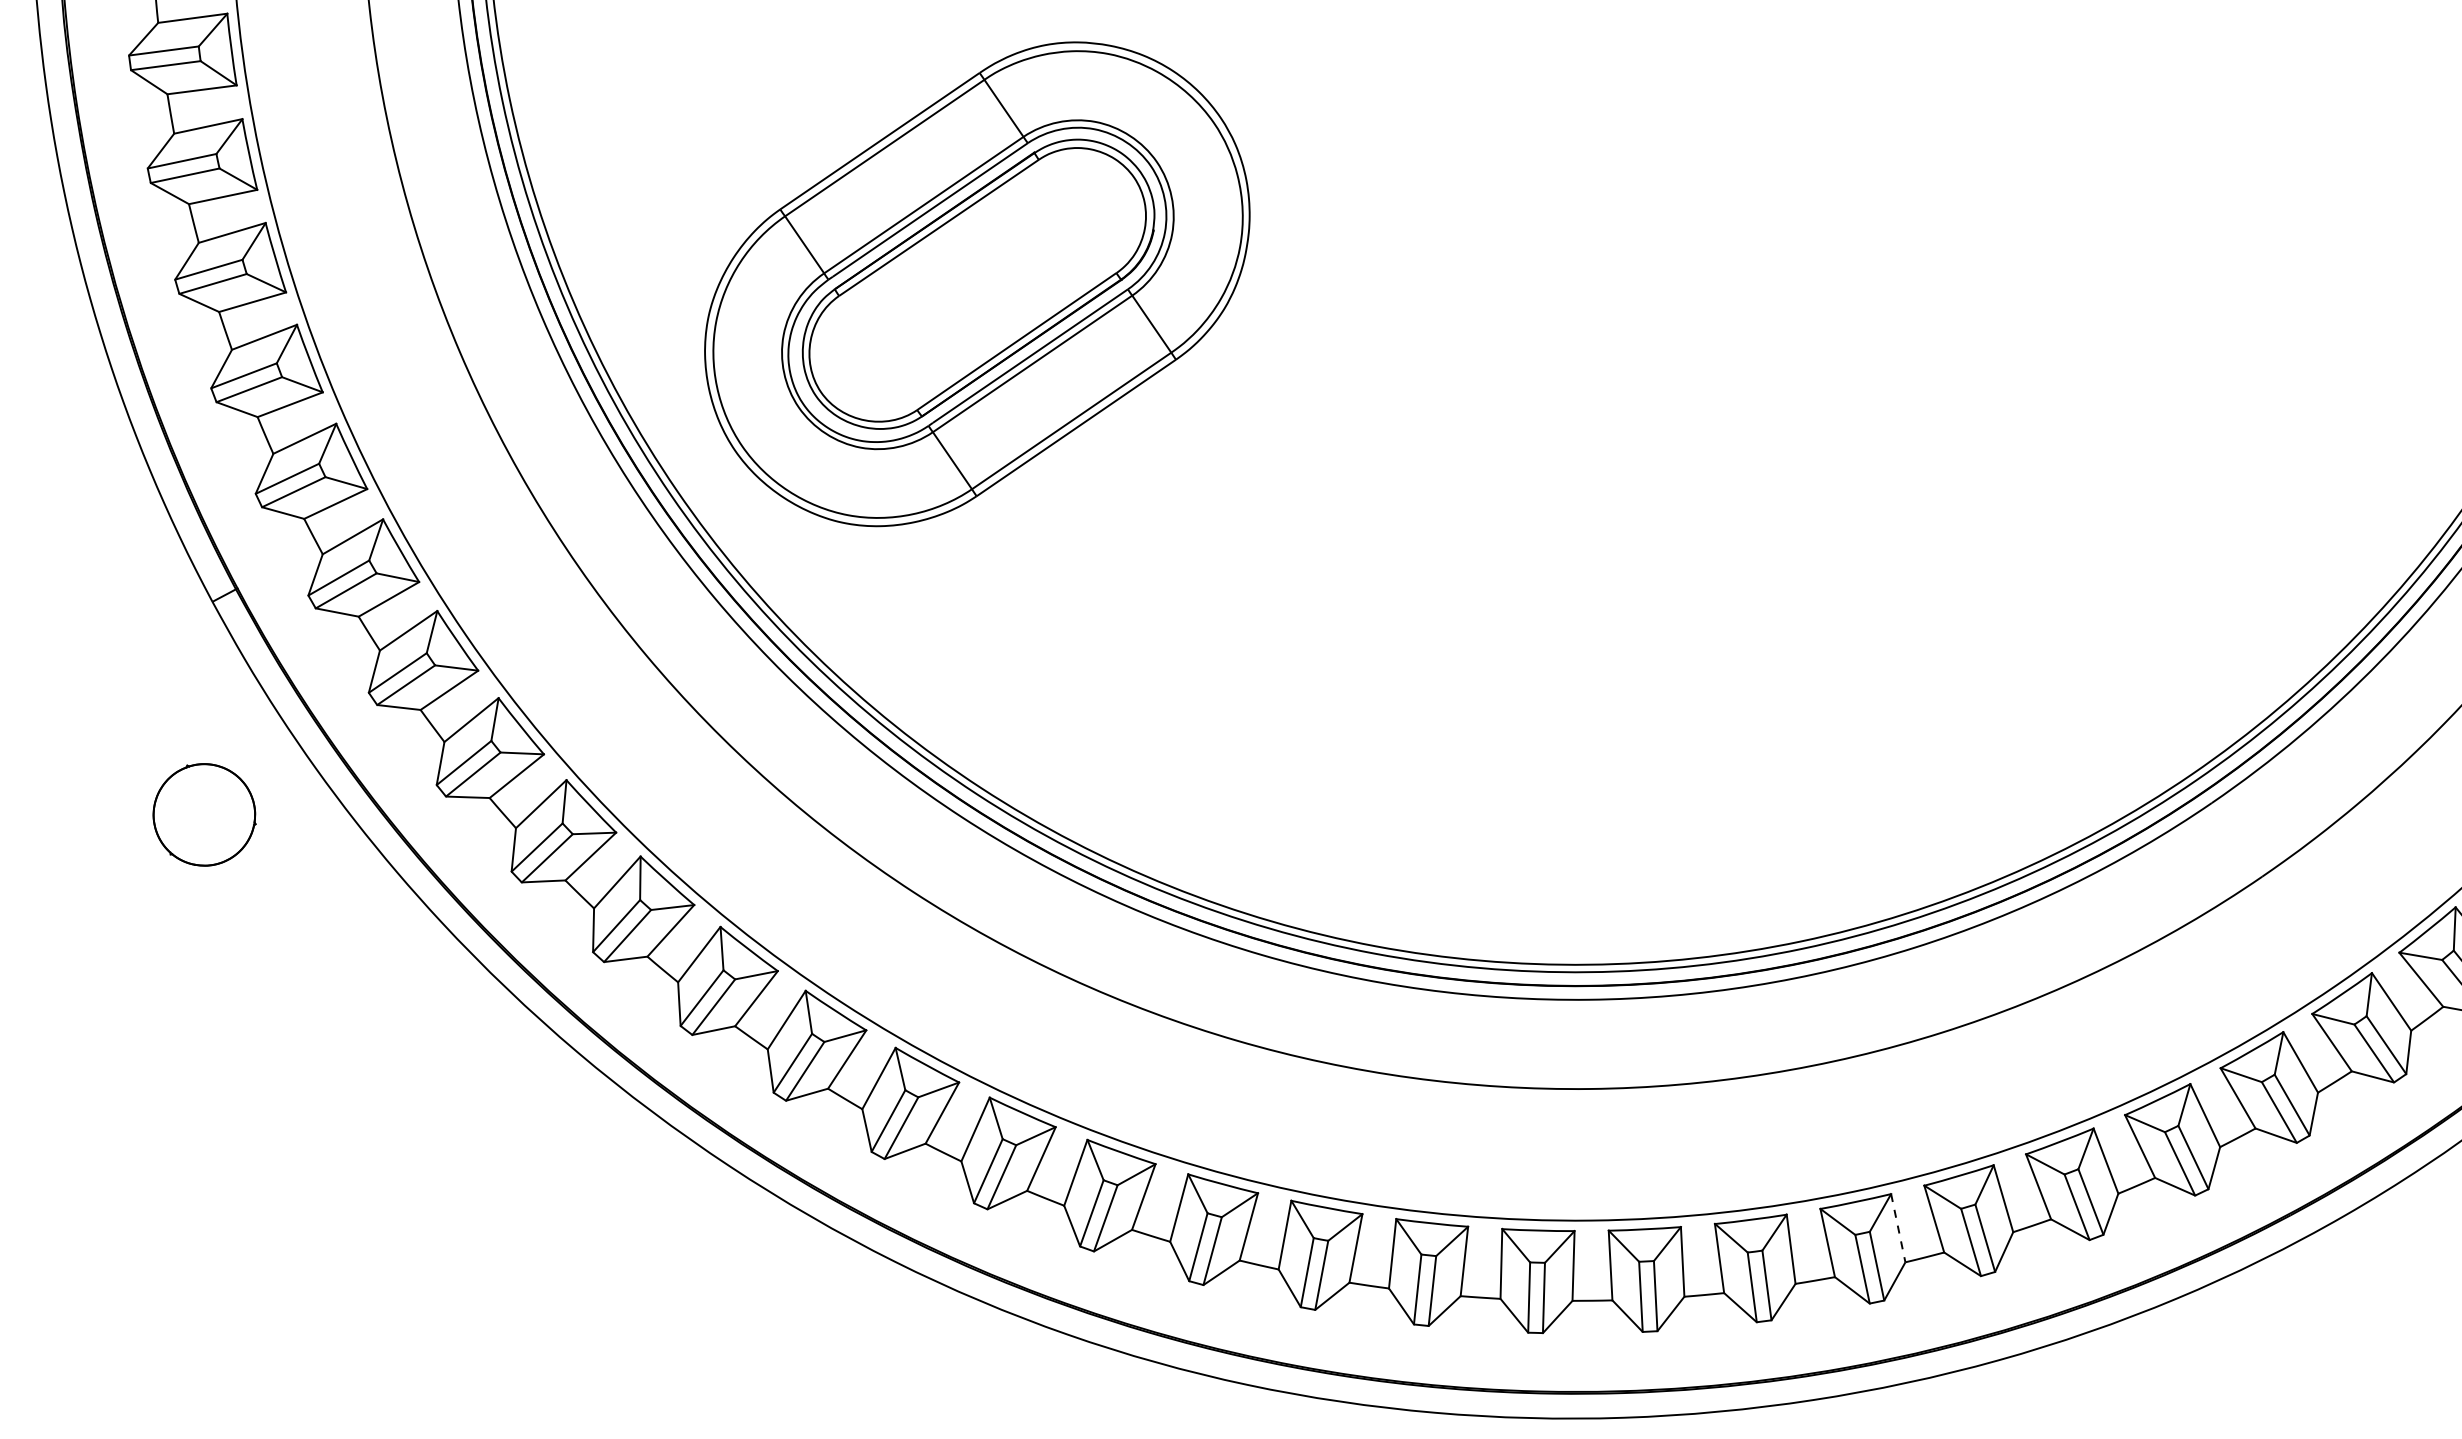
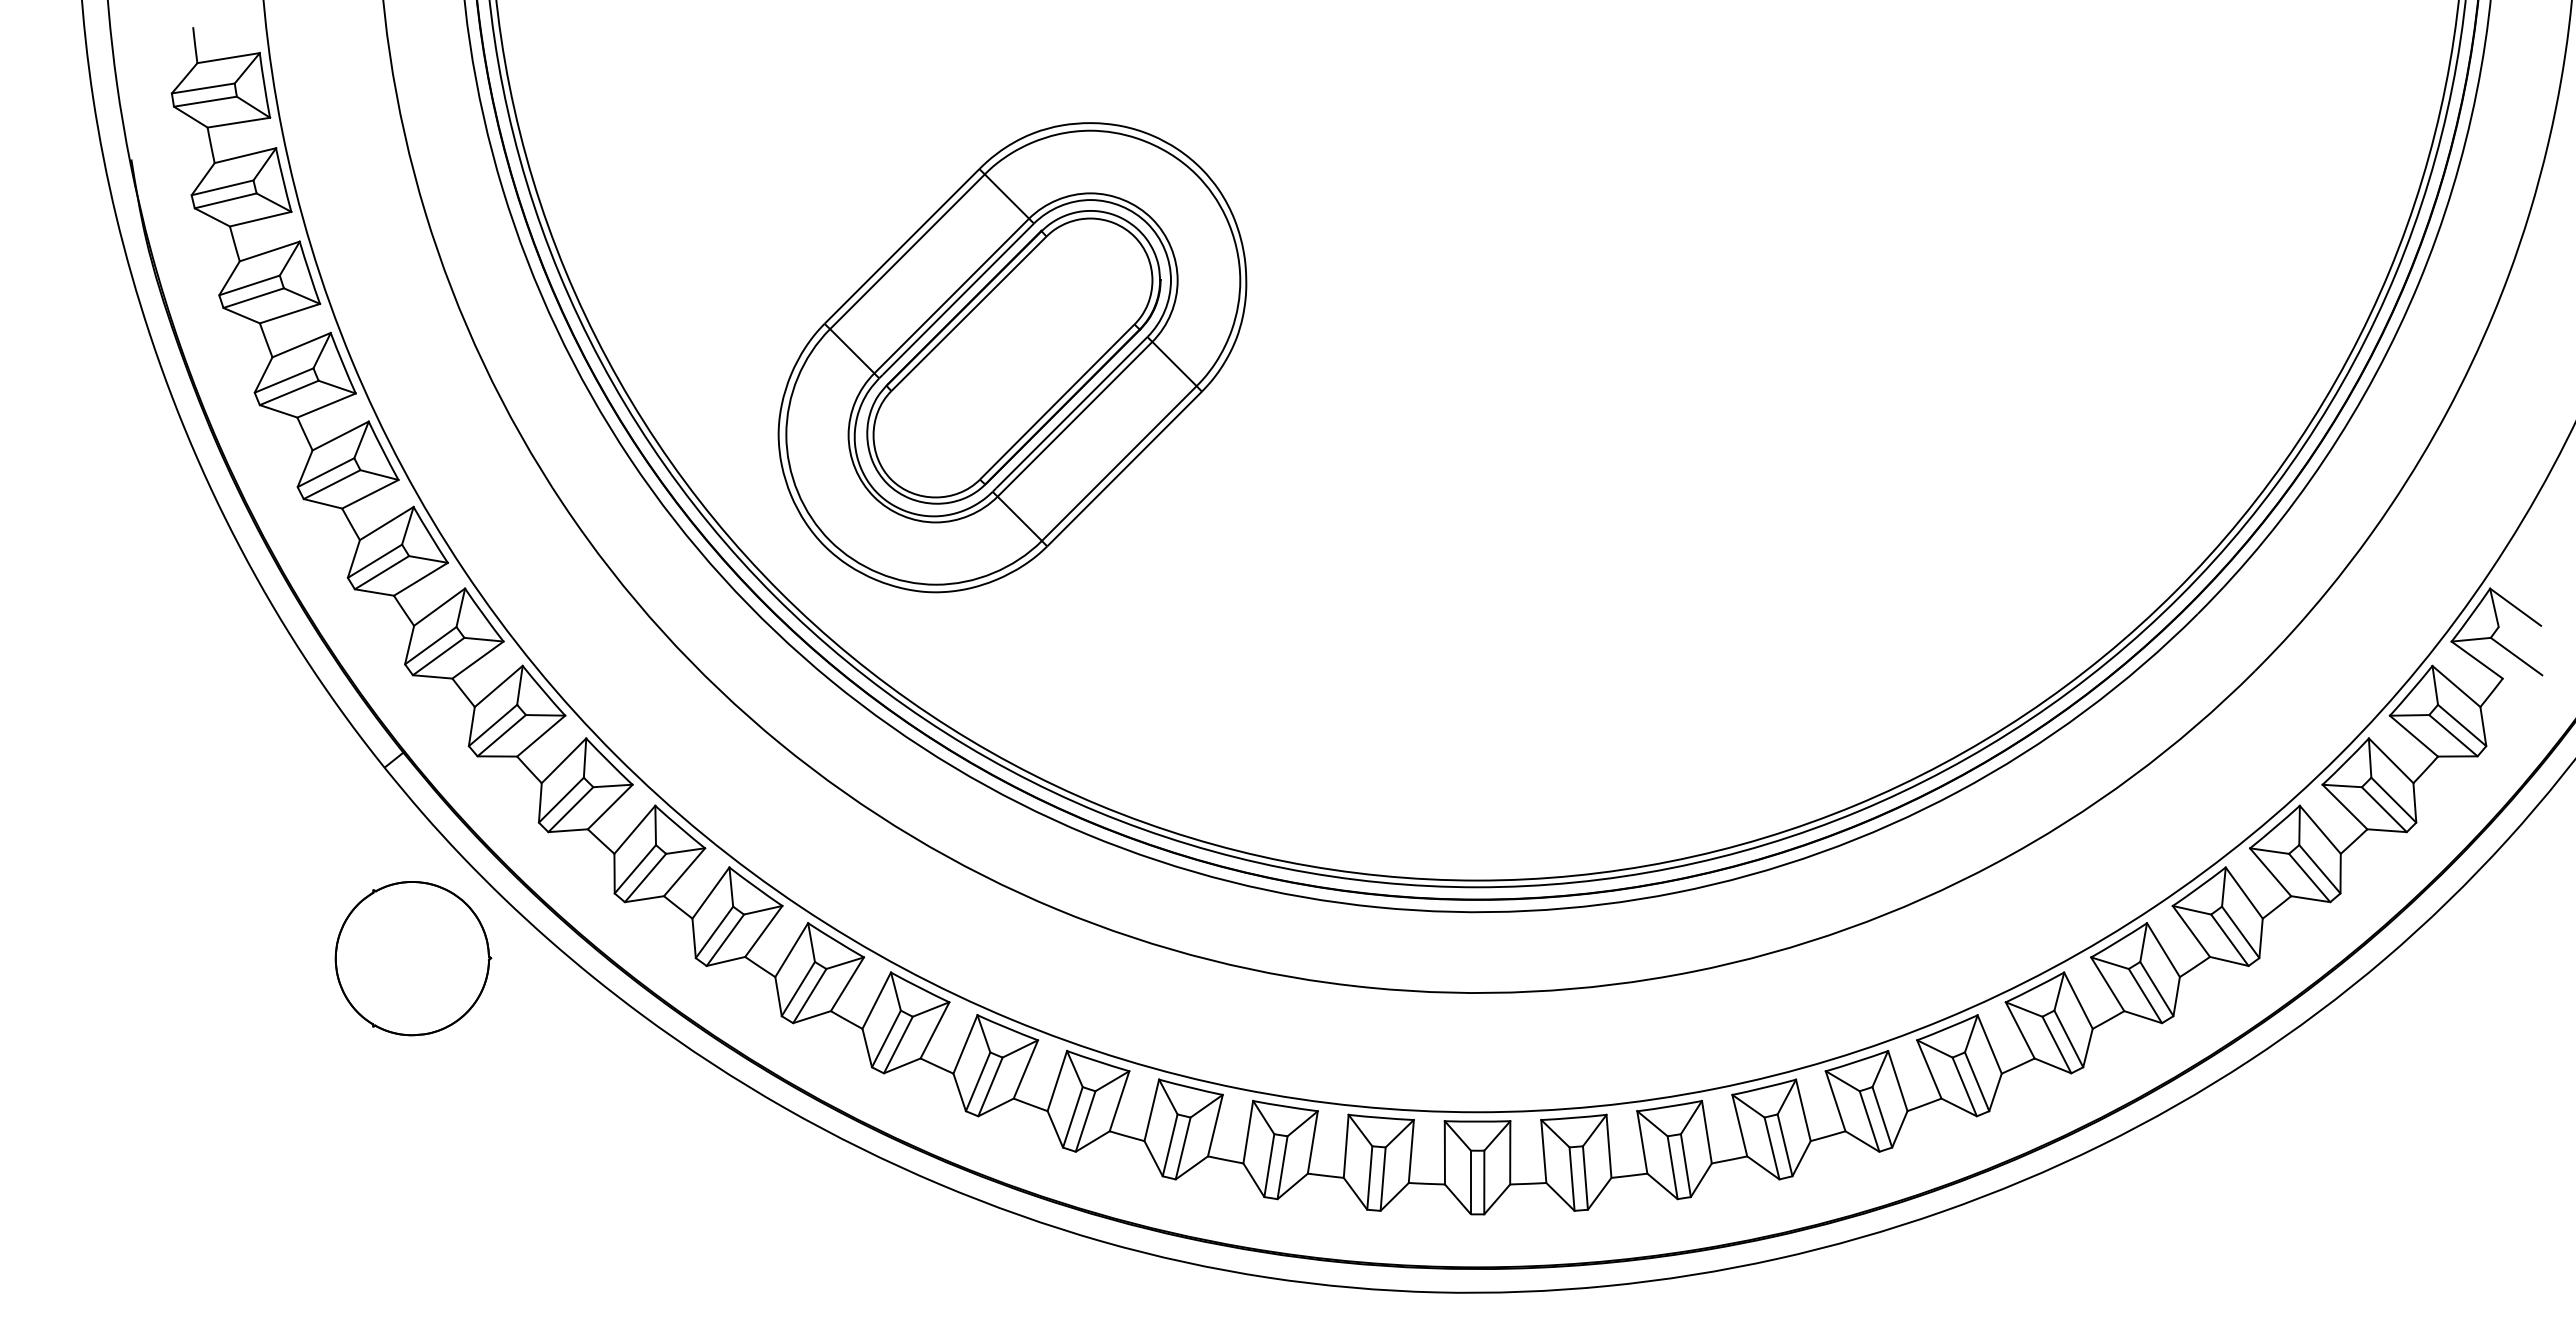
part: (205, 814) -> (413, 958), size x1.67
line: (1898, 1228) -> (1989, 1044), dashed -> solid

